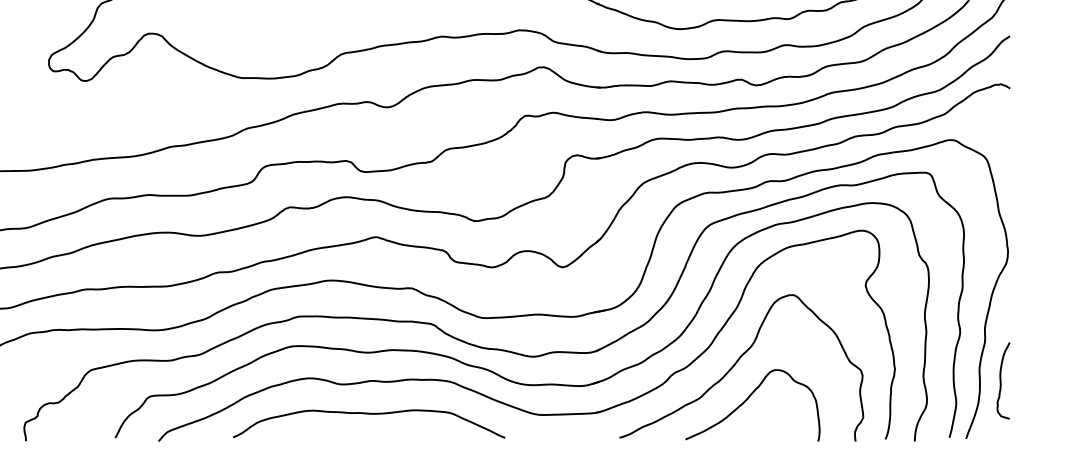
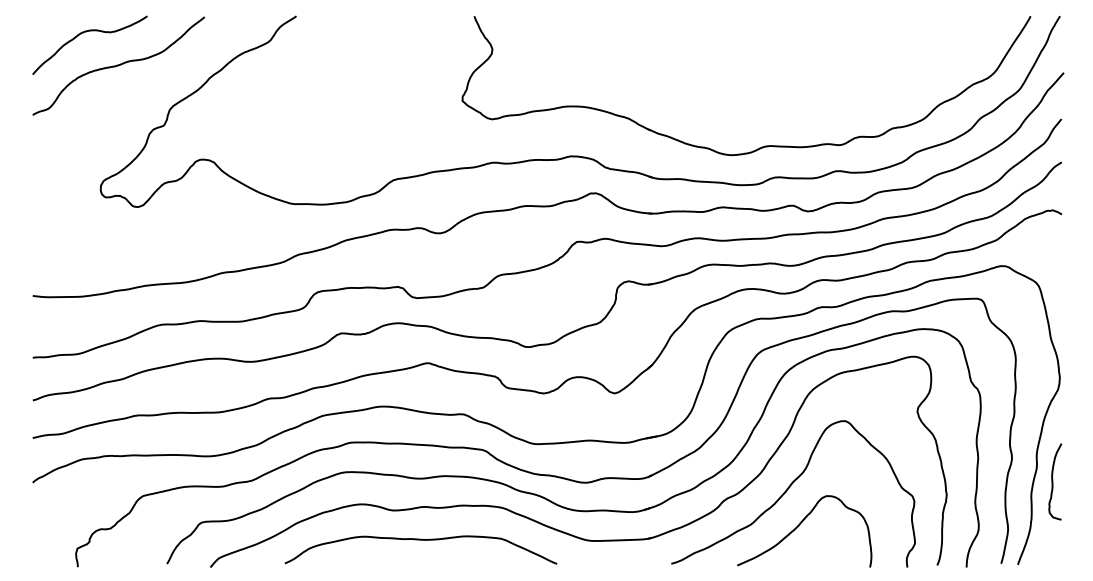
curve: (1001, 380) -> (1053, 481), moved

